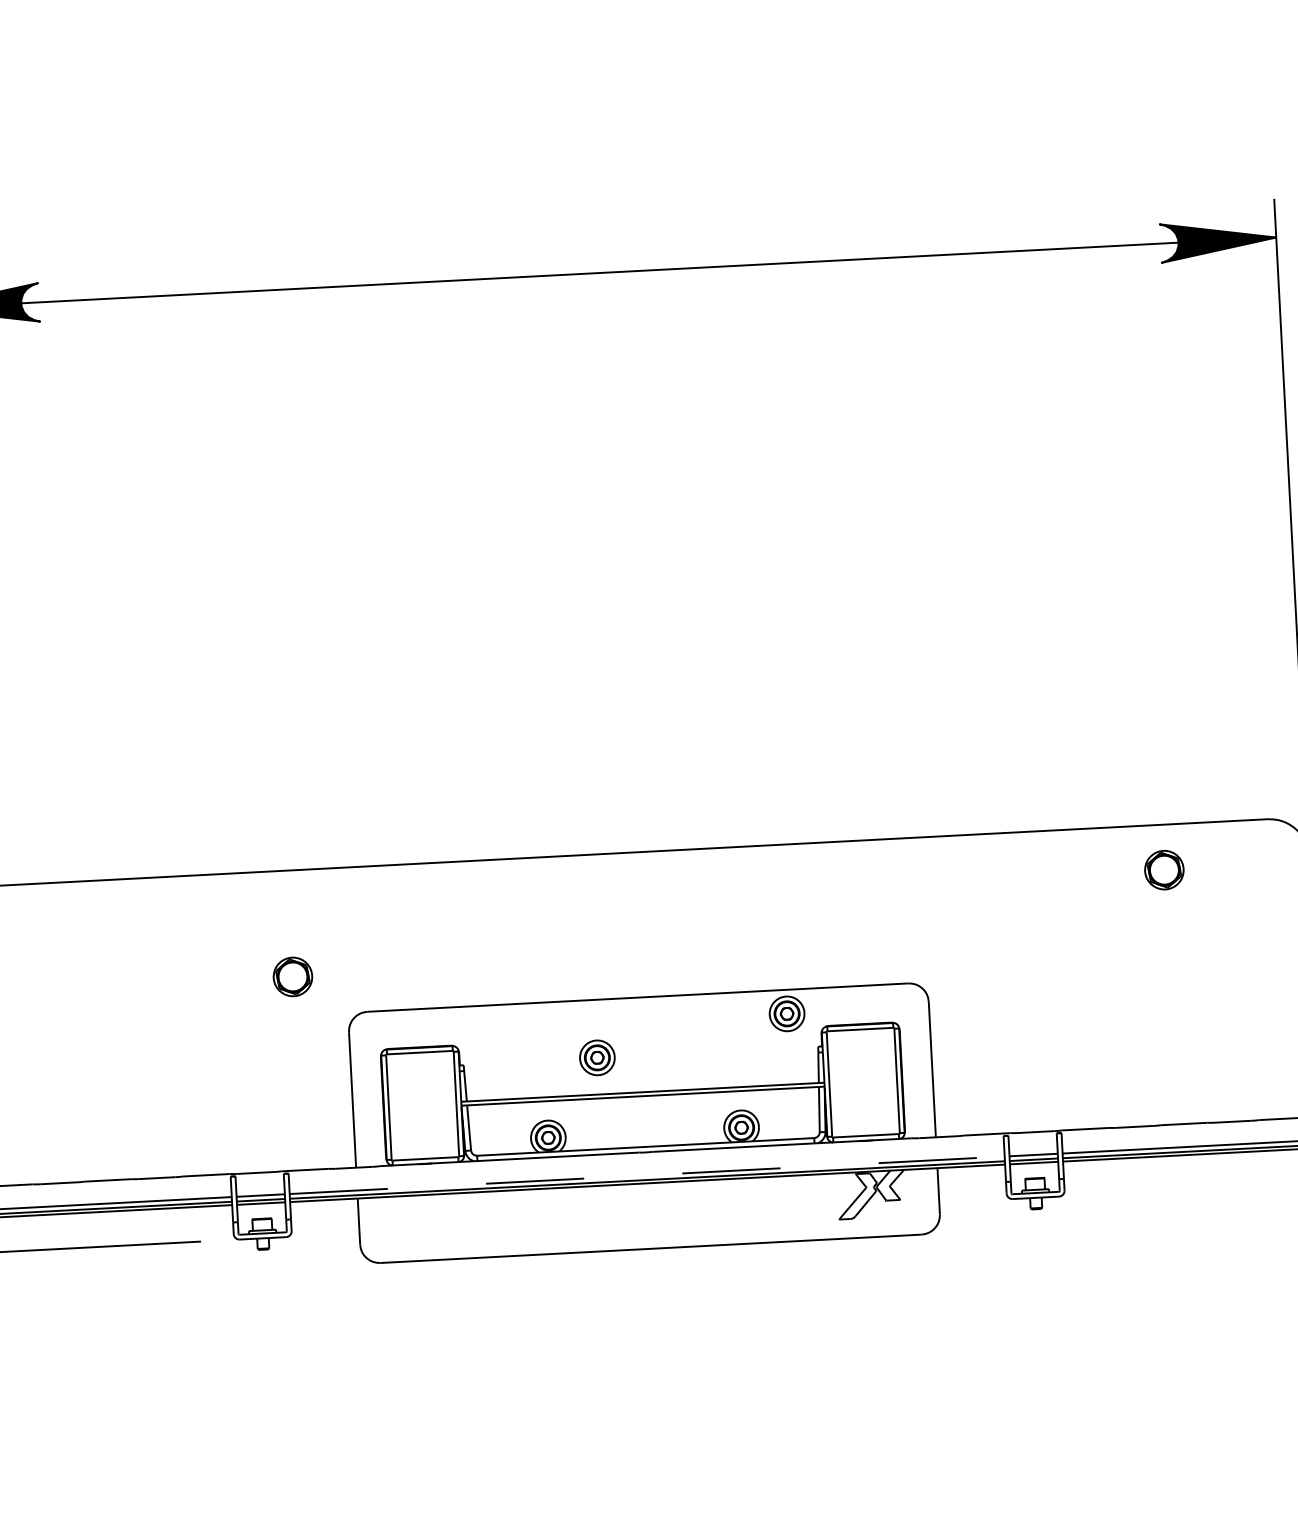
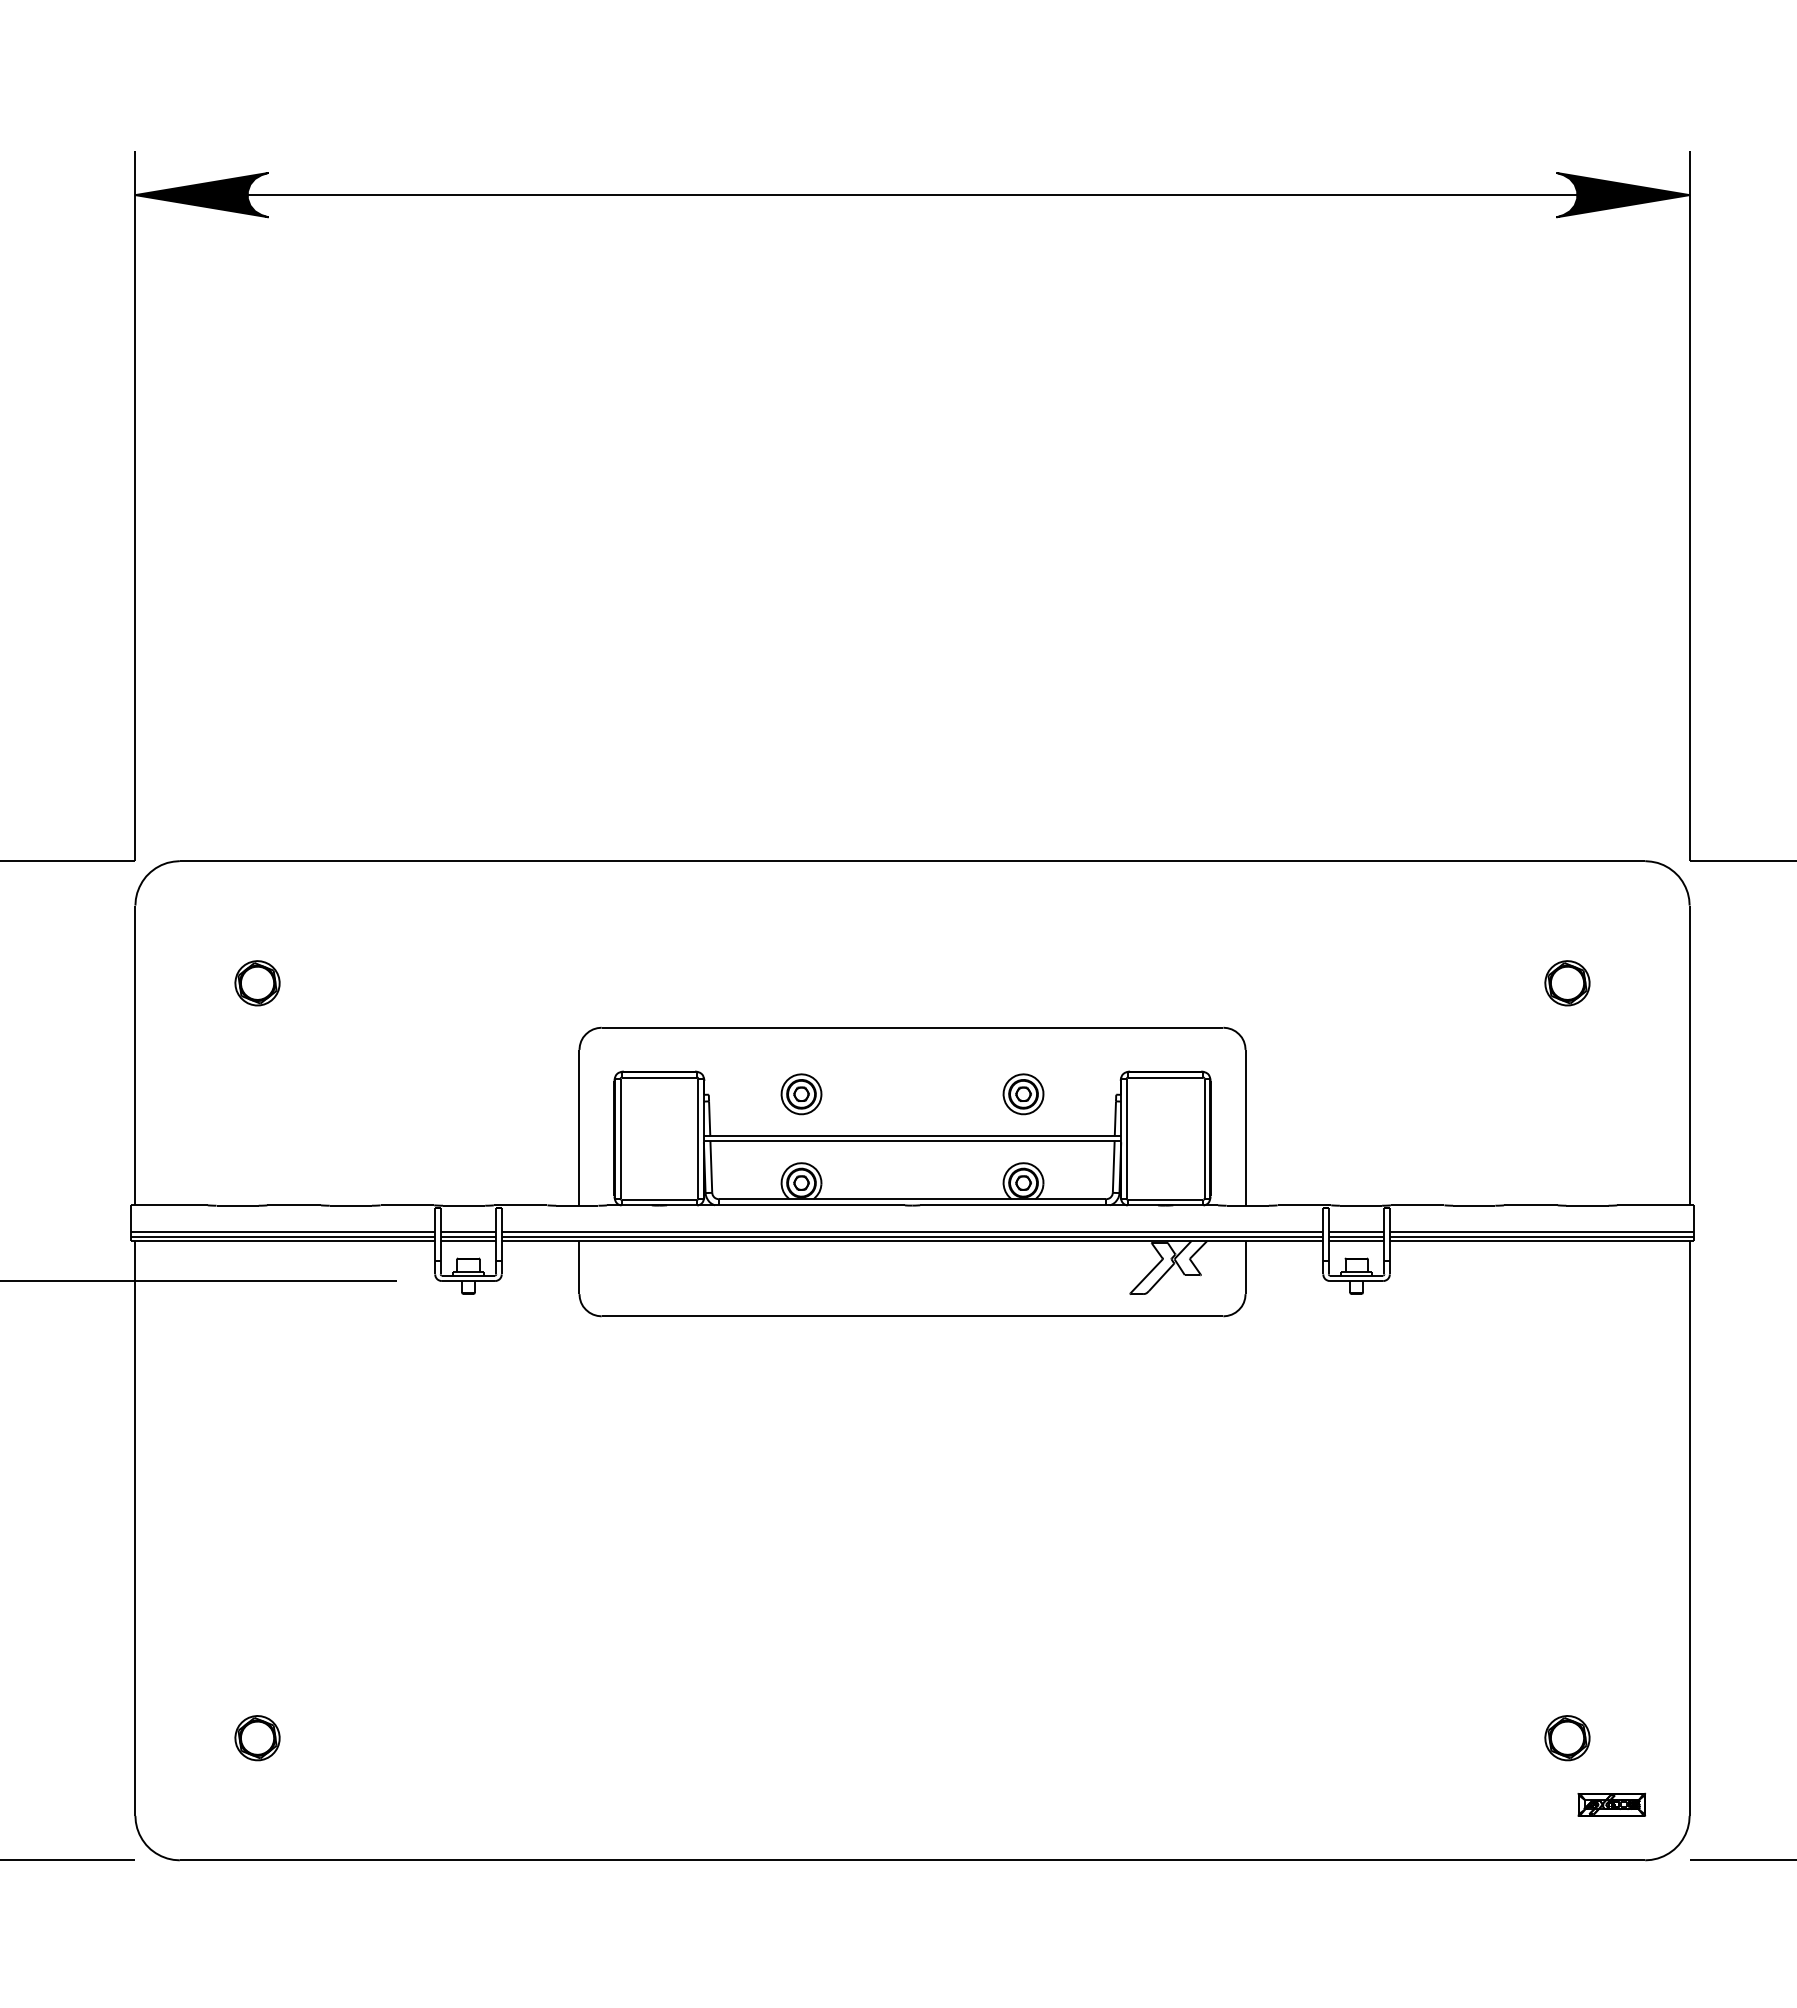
part: (1164, 870) -> (1567, 983), moved
part: (292, 977) -> (257, 983), moved
part: (787, 1014) -> (1023, 1094), moved
part: (597, 1058) -> (801, 1094), moved
line: (647, 1174) -> (912, 1231), dashed -> solid

